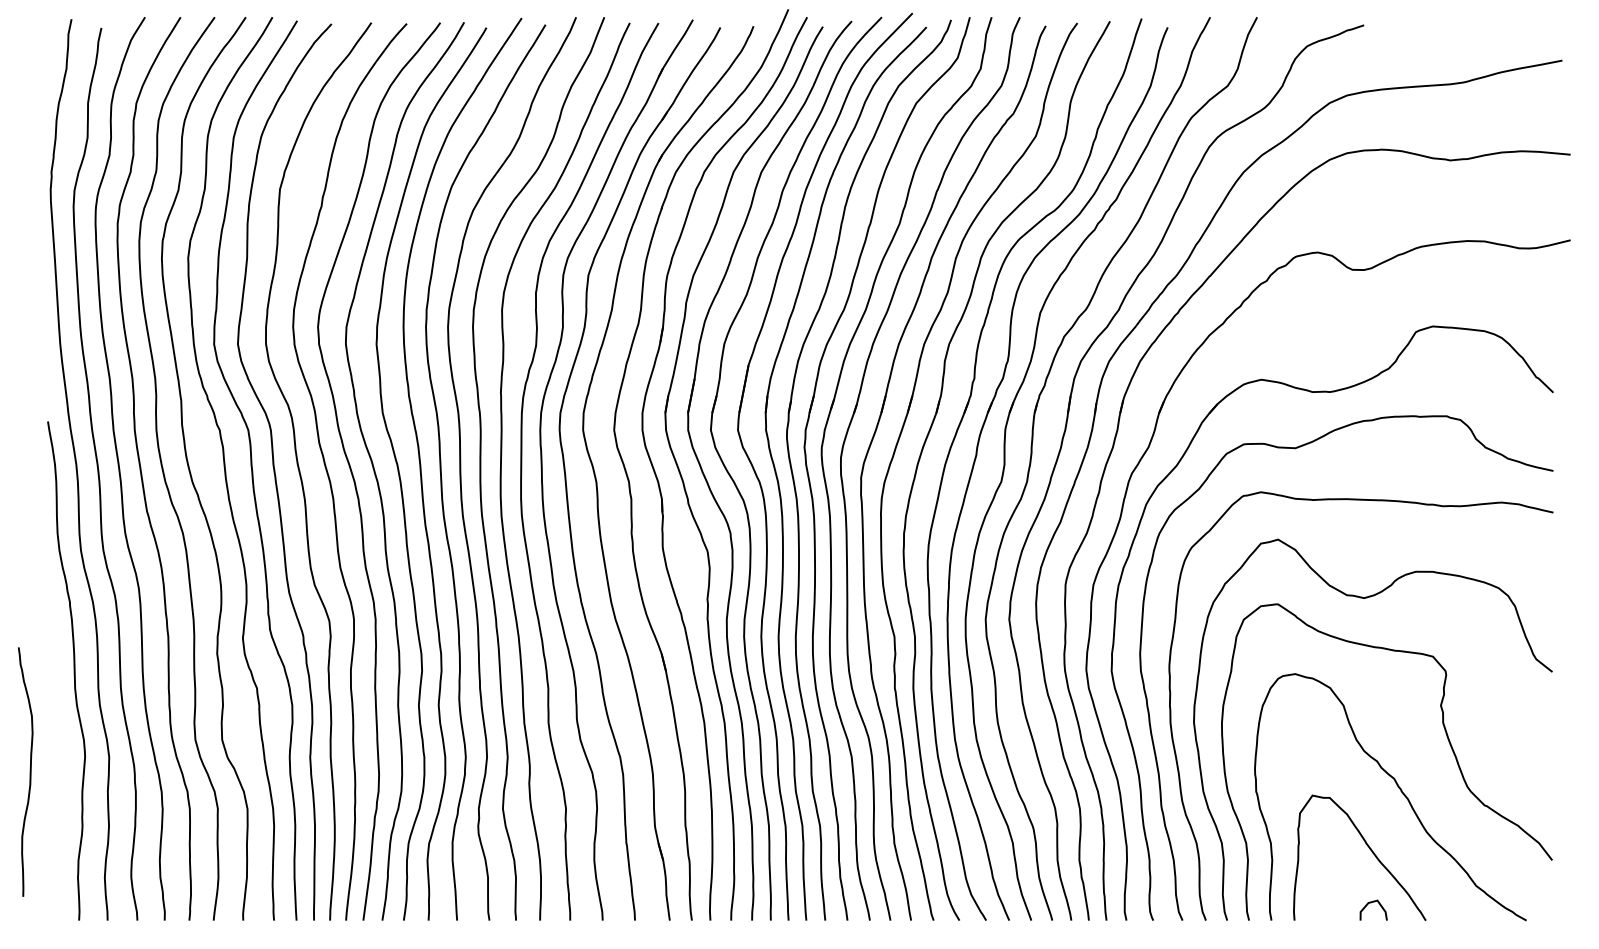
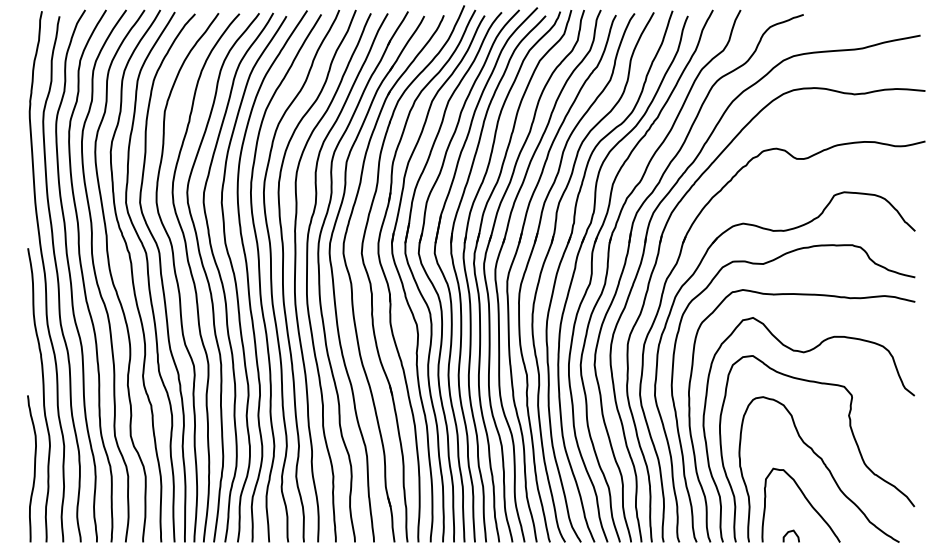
curve: (29, 771) -> (34, 468), moved
curve: (1368, 905) -> (788, 533), moved

